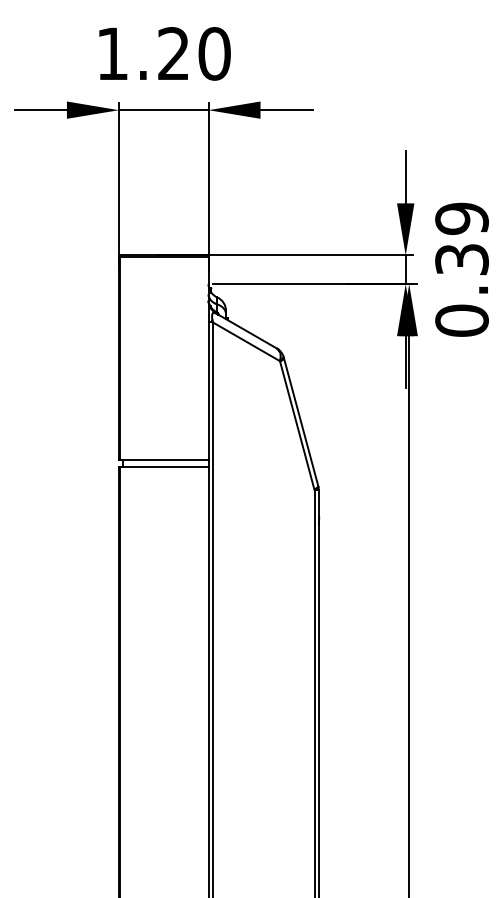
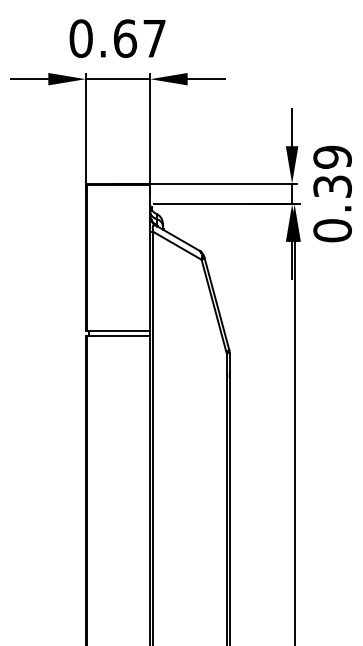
text: (163, 53) -> (117, 38), 1.20 -> 0.67

